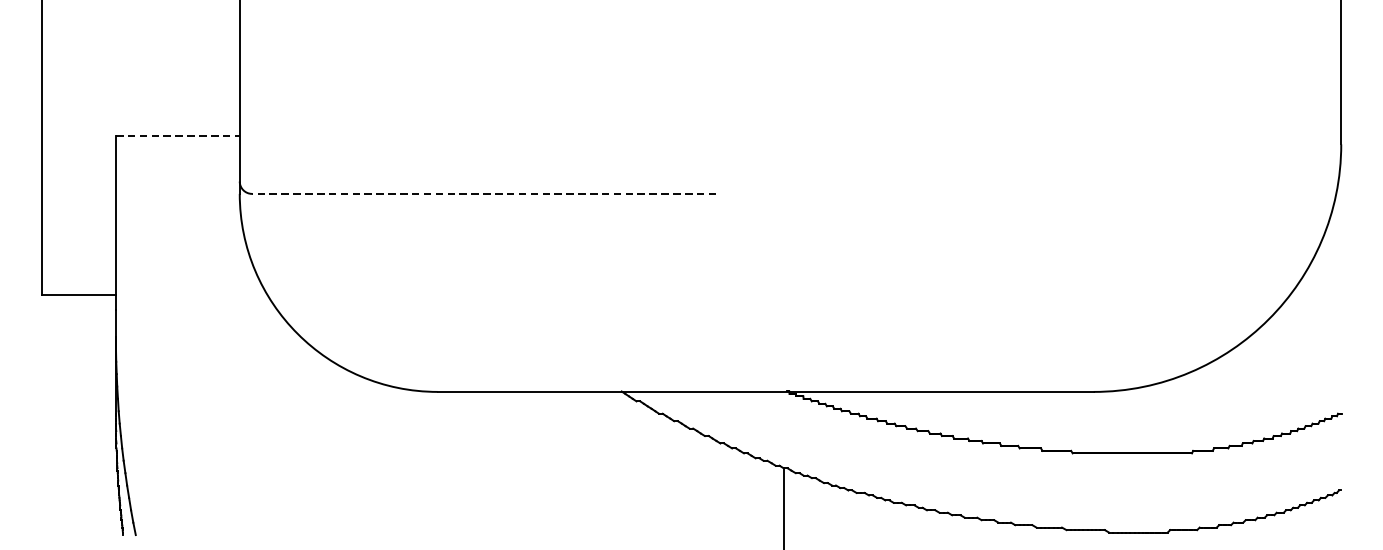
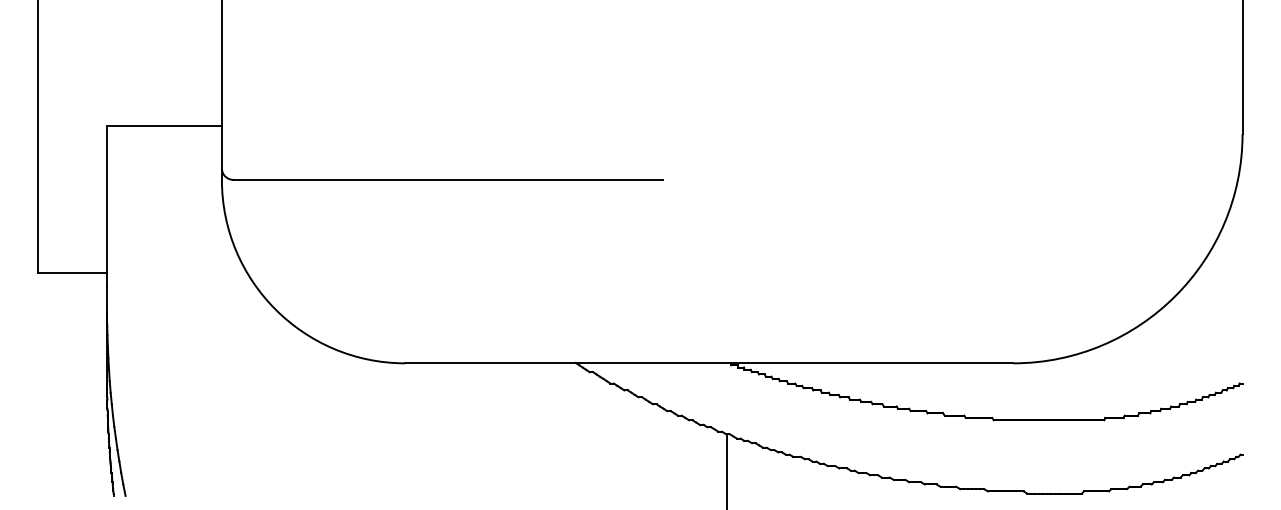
line: (178, 136) -> (165, 126), dashed -> solid
line: (483, 193) -> (447, 179), dashed -> solid

